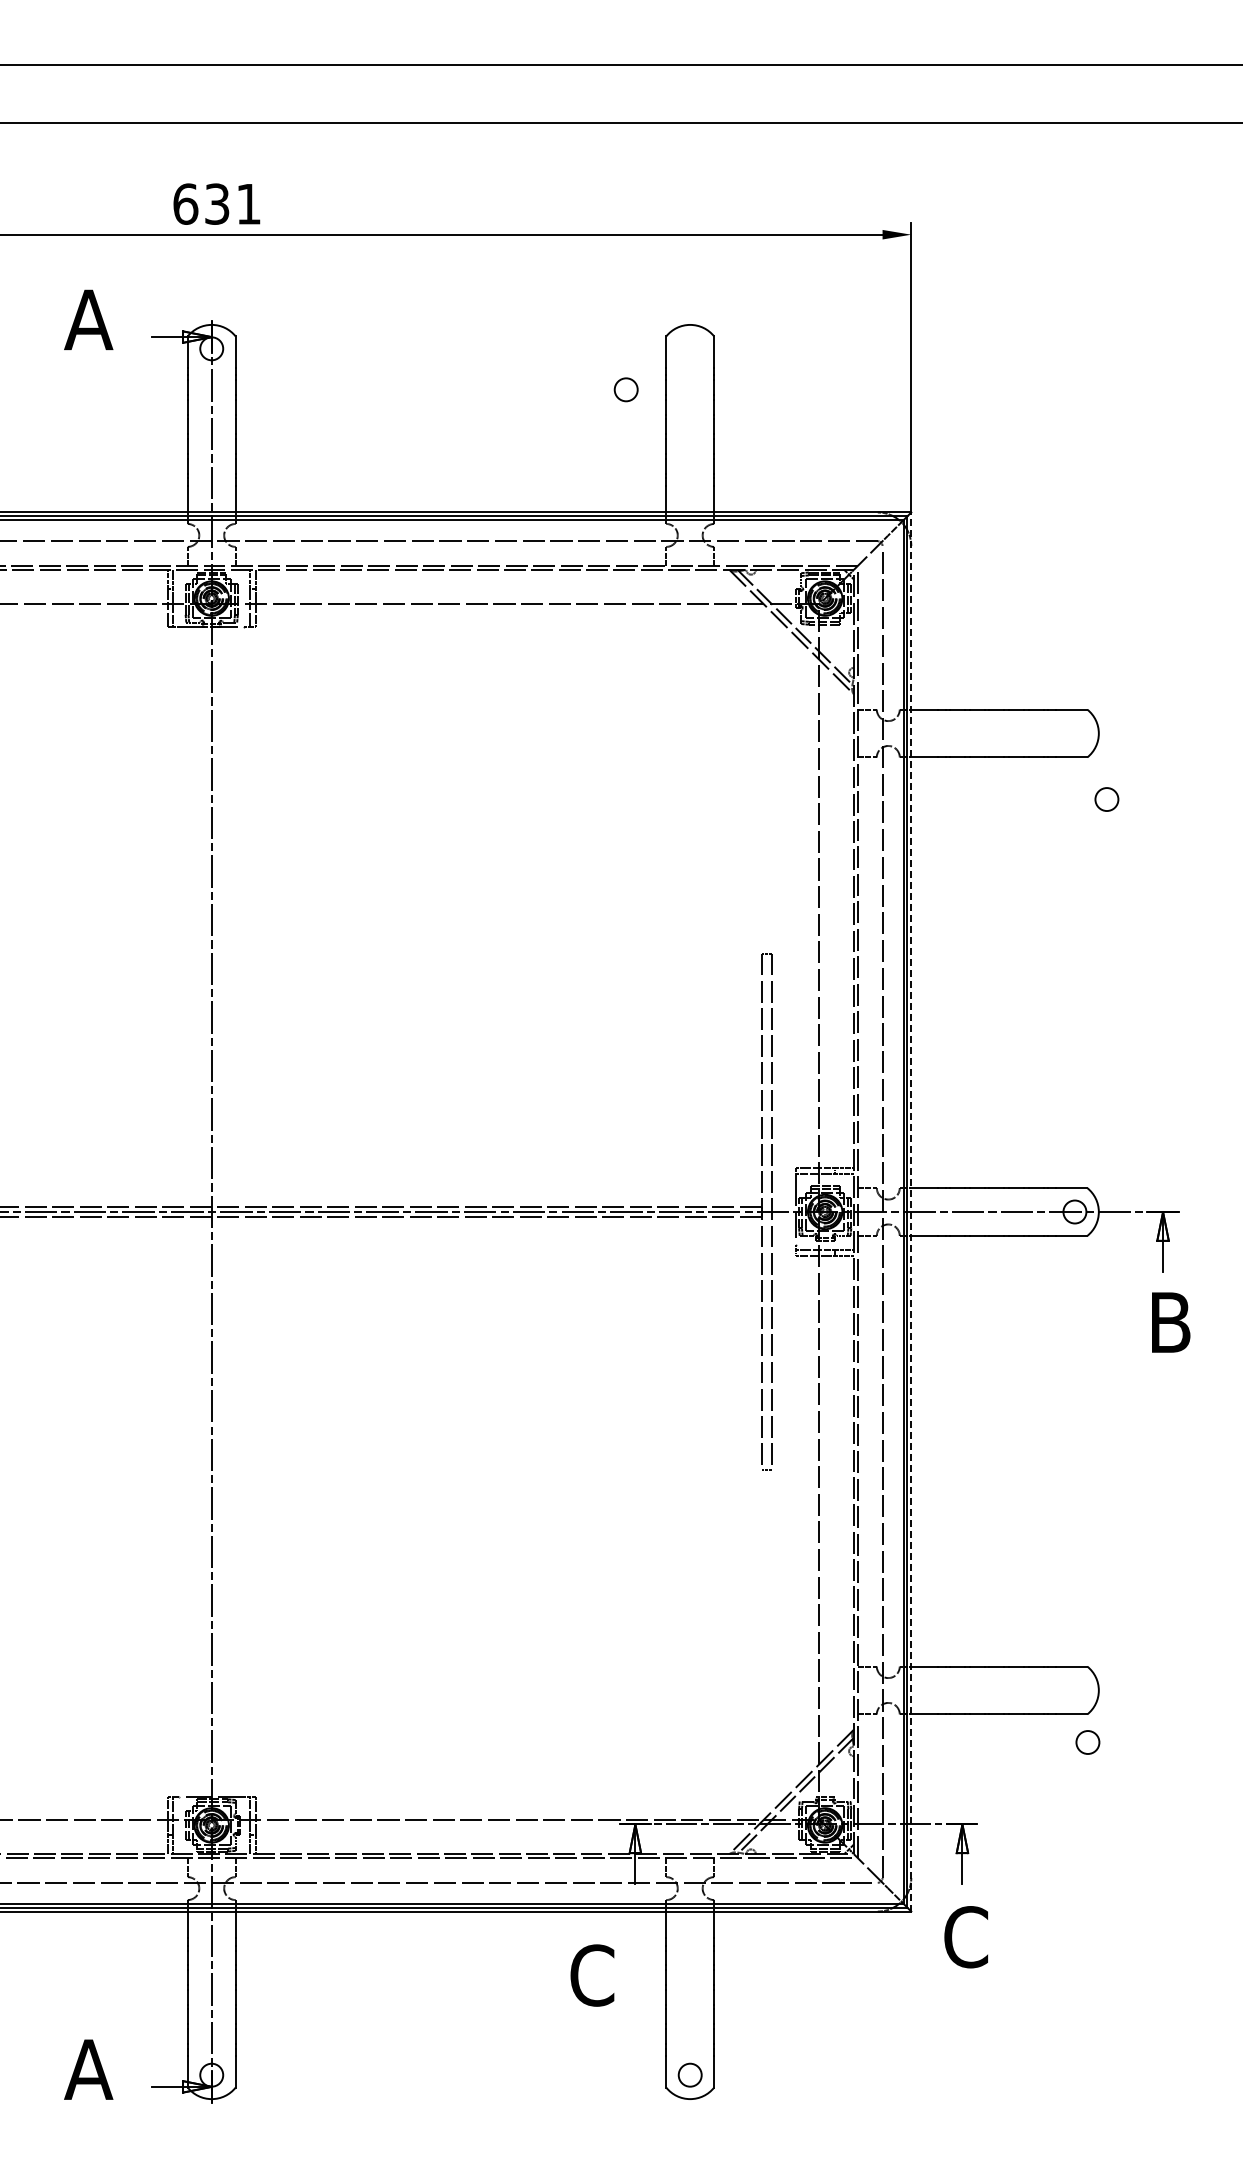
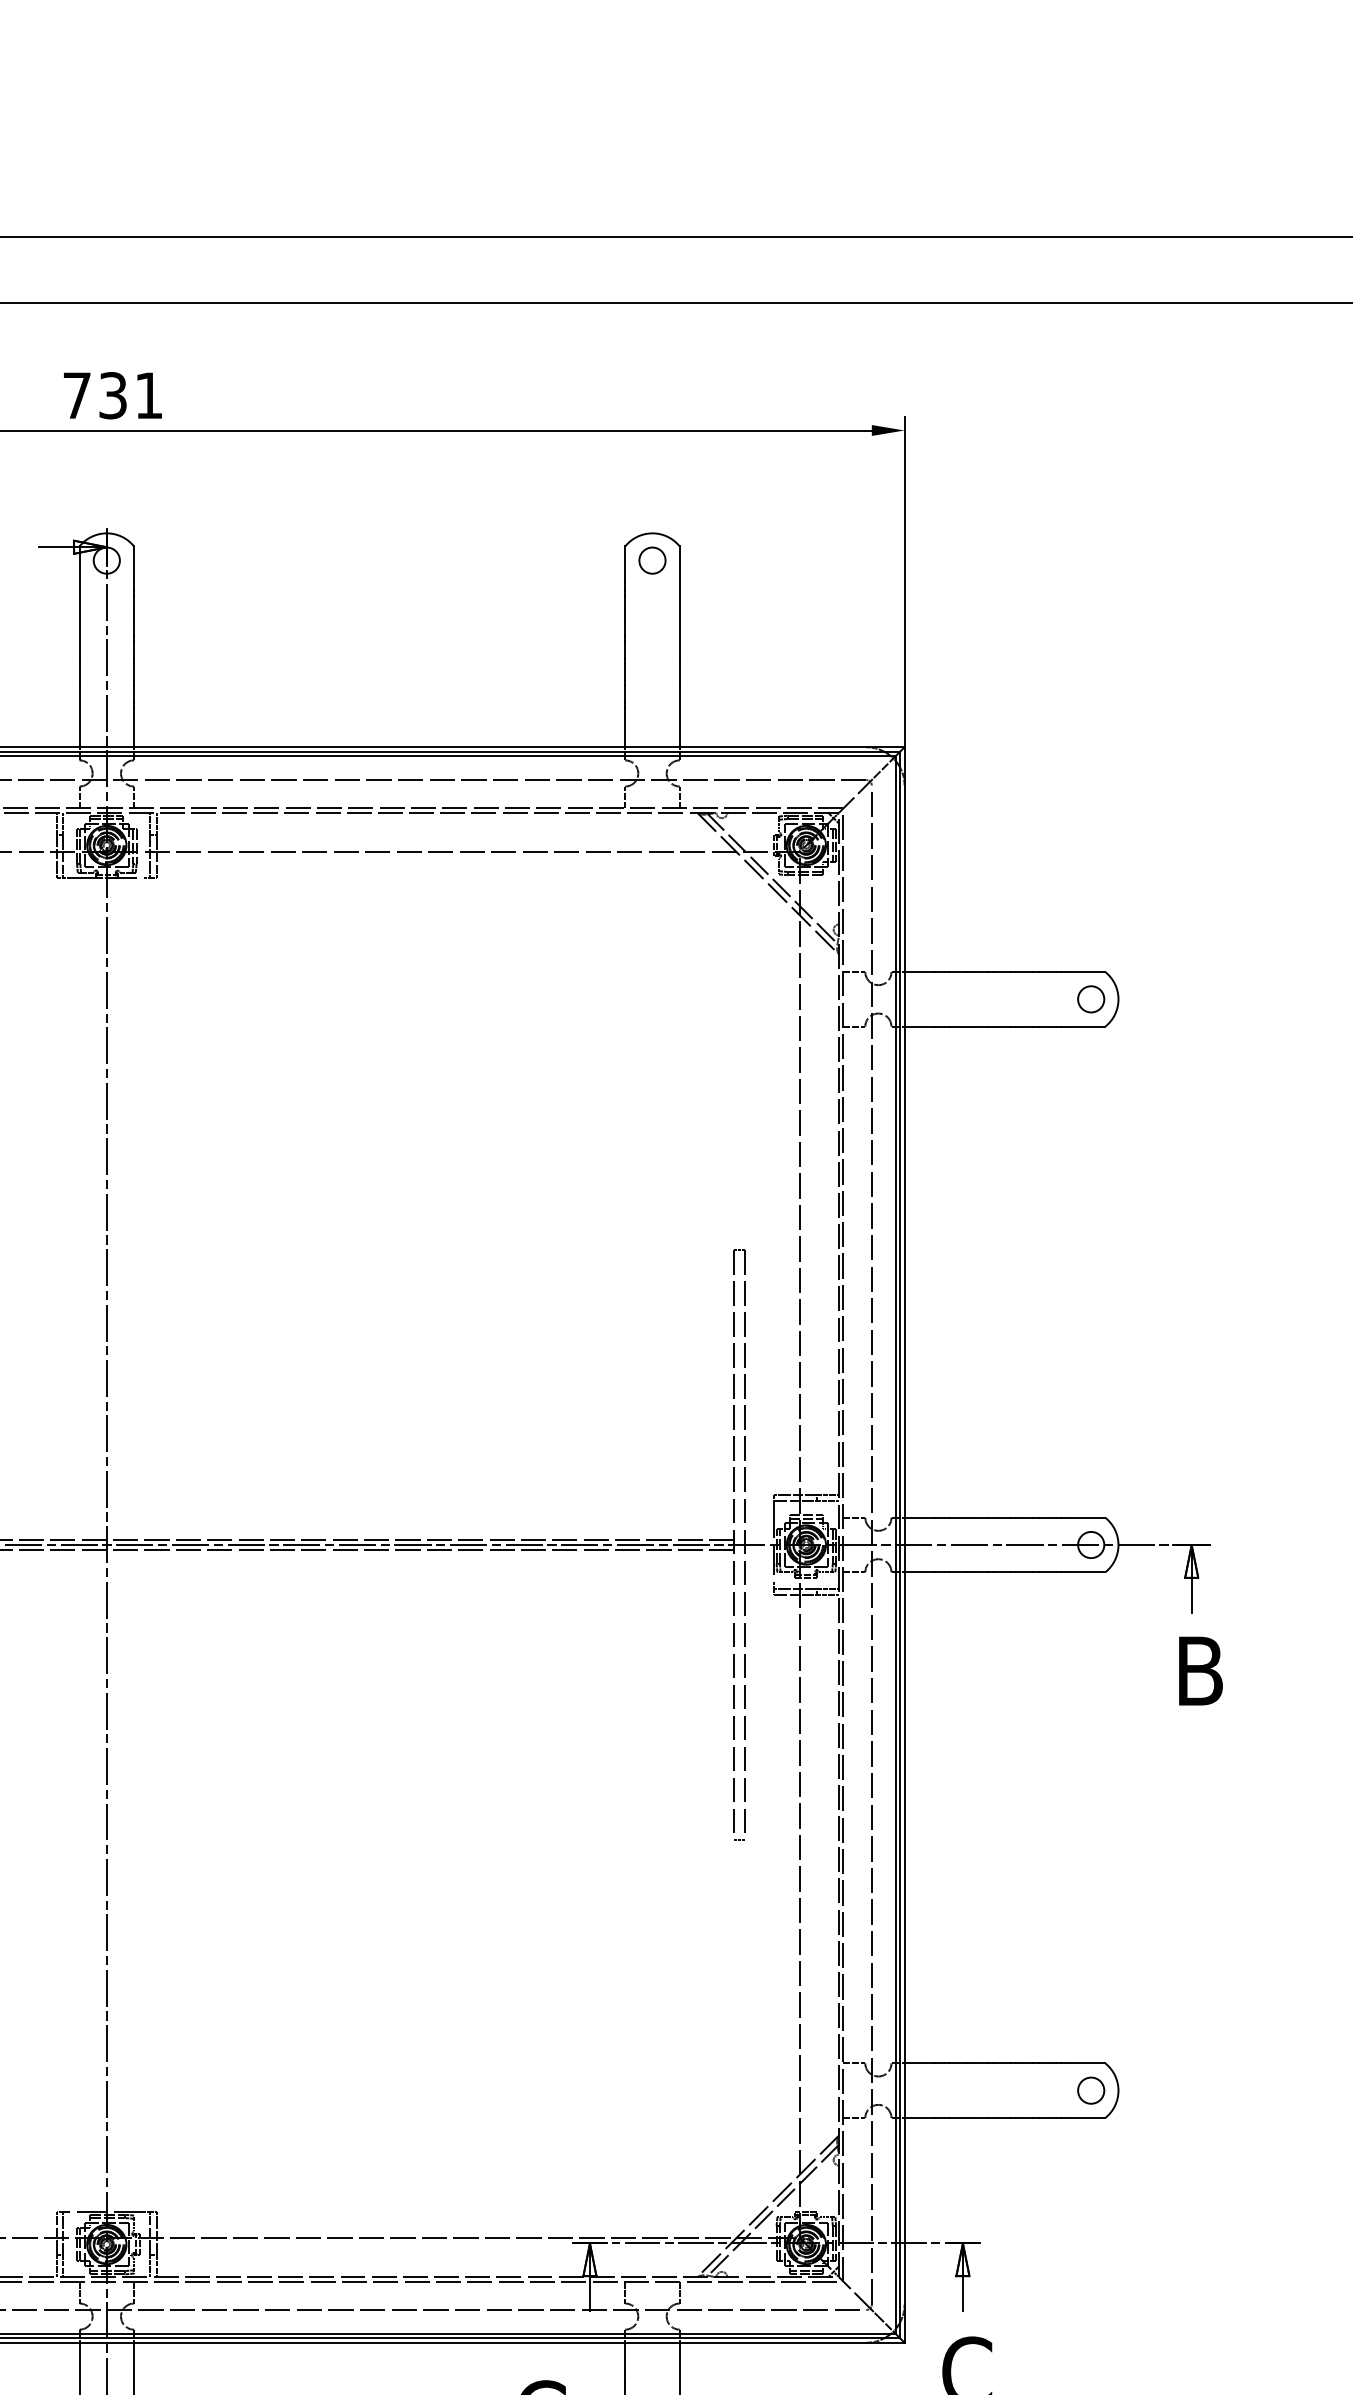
text: (185, 203) -> (76, 394), 631 -> 731
circle: (625, 389) -> (651, 560), moved
circle: (1106, 799) -> (1090, 999), moved
line: (911, 1212) -> (904, 1545), dashed -> solid
circle: (1087, 1742) -> (1090, 2090), moved

